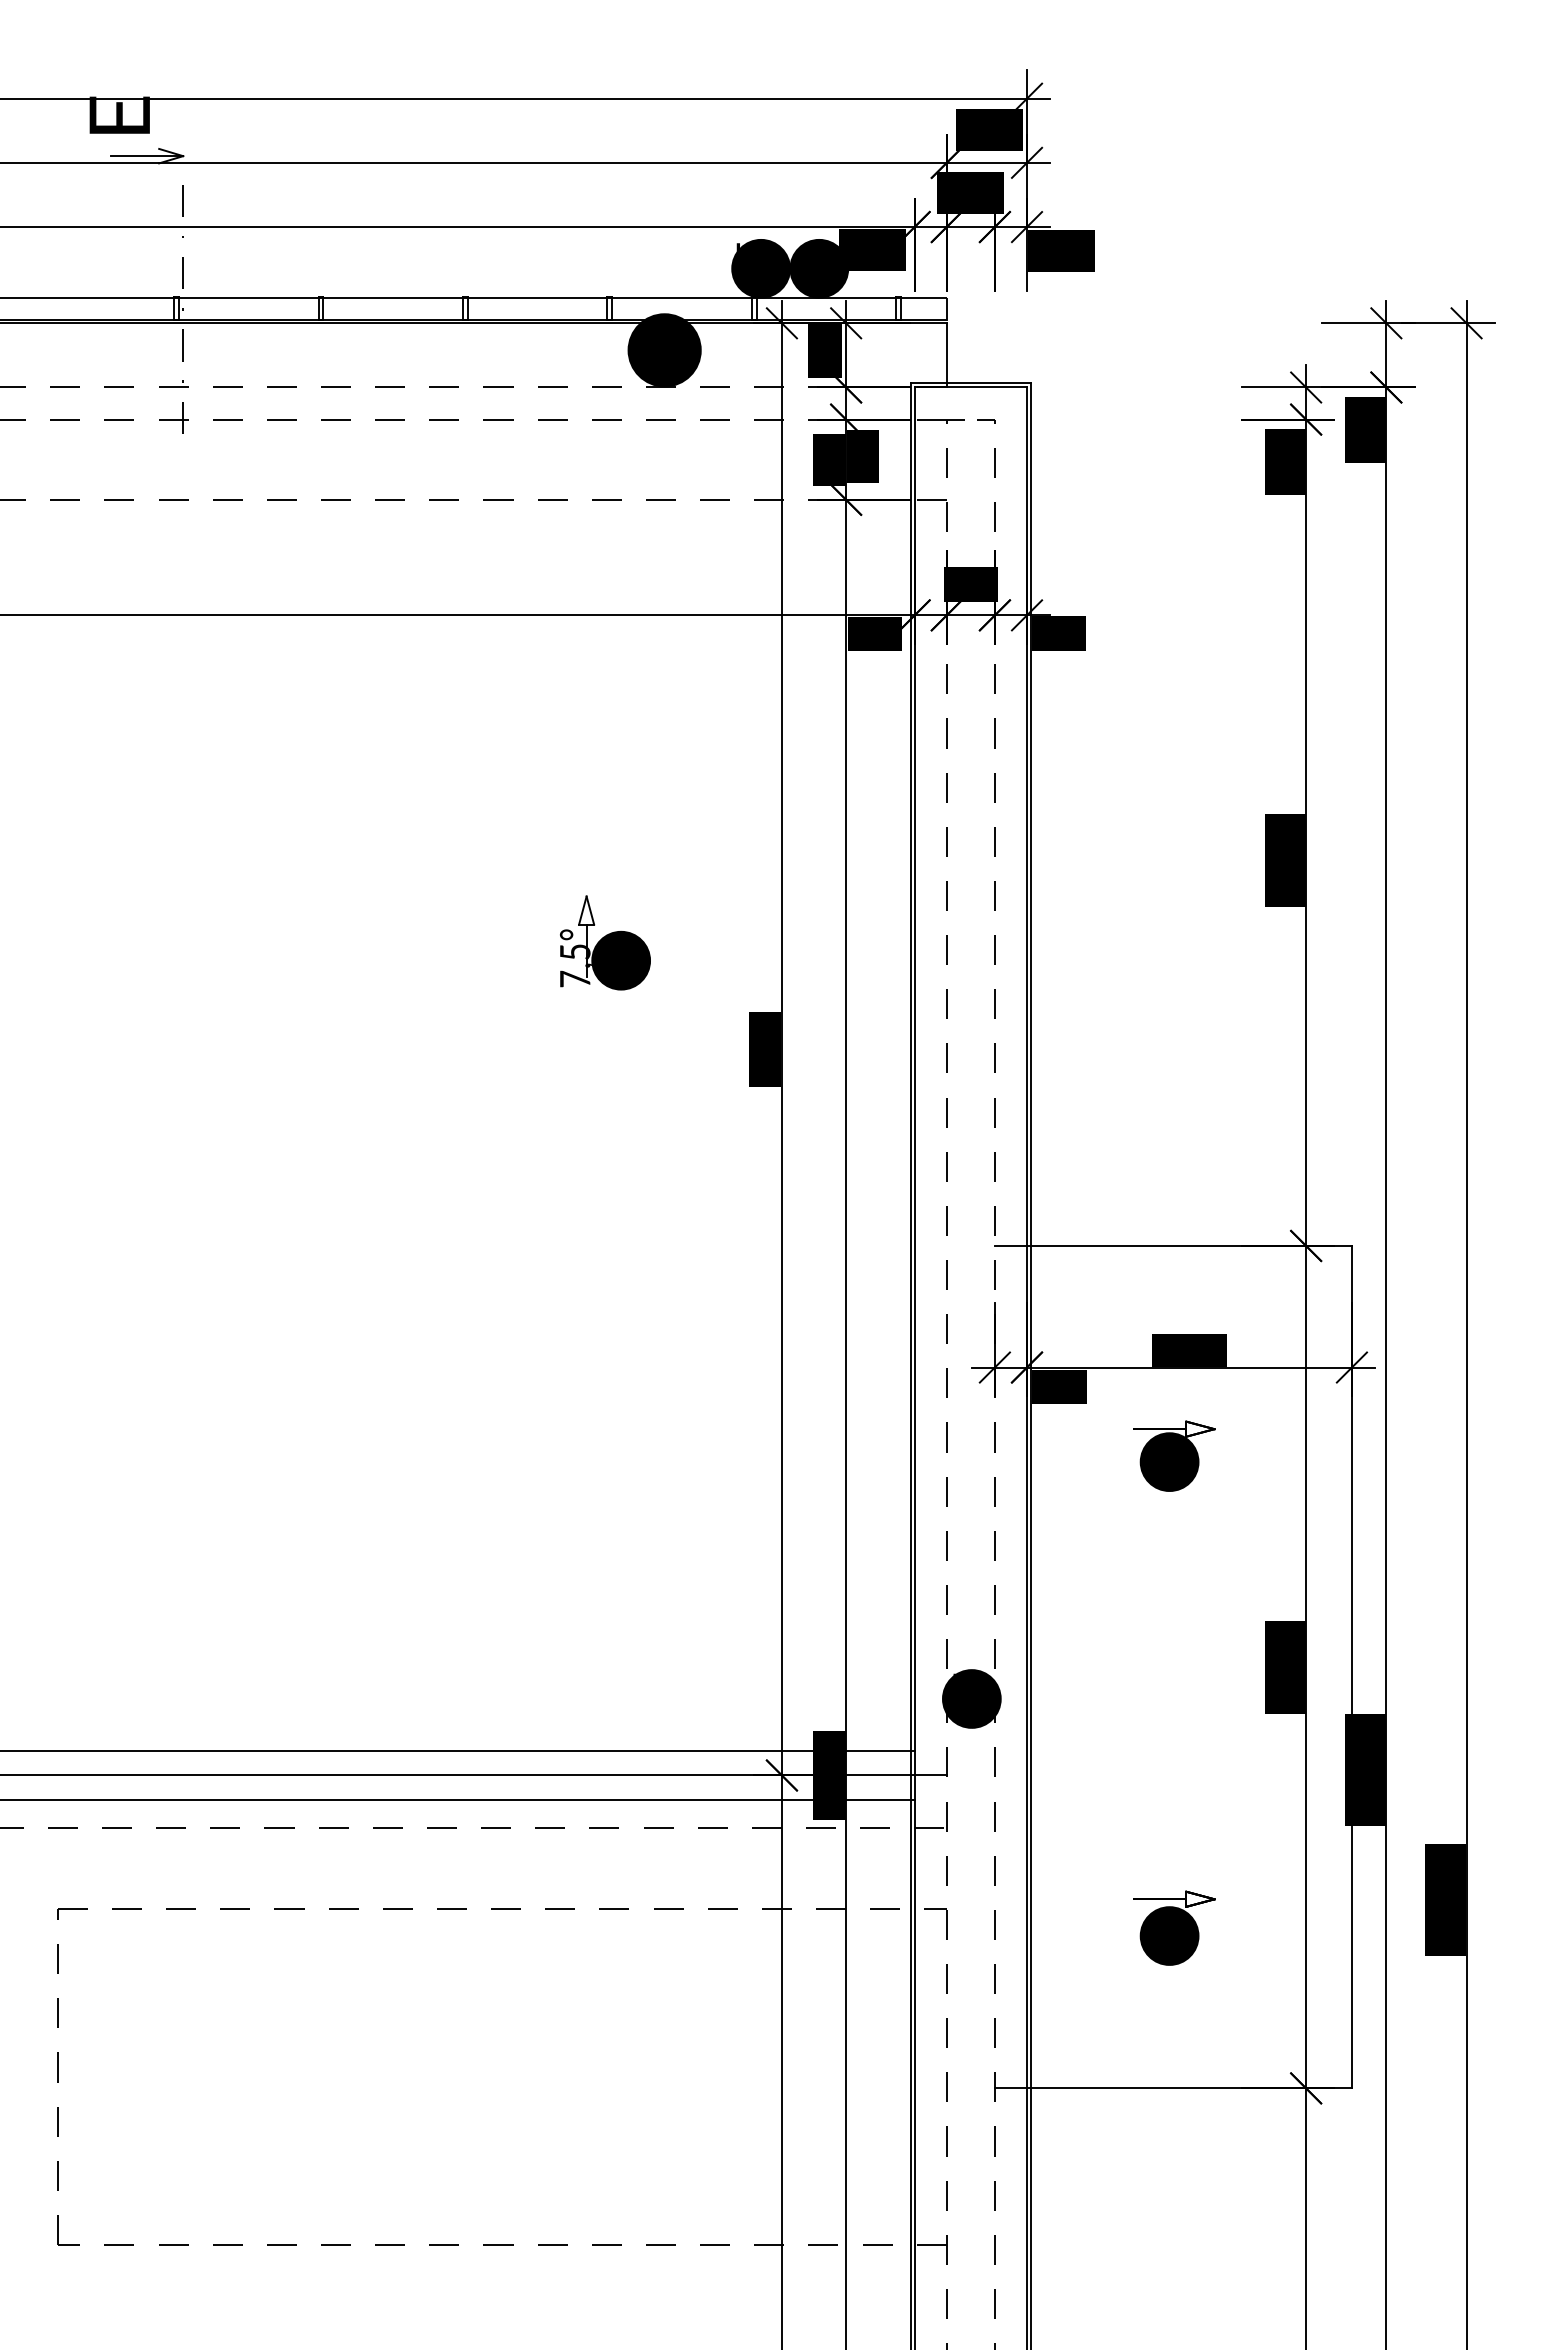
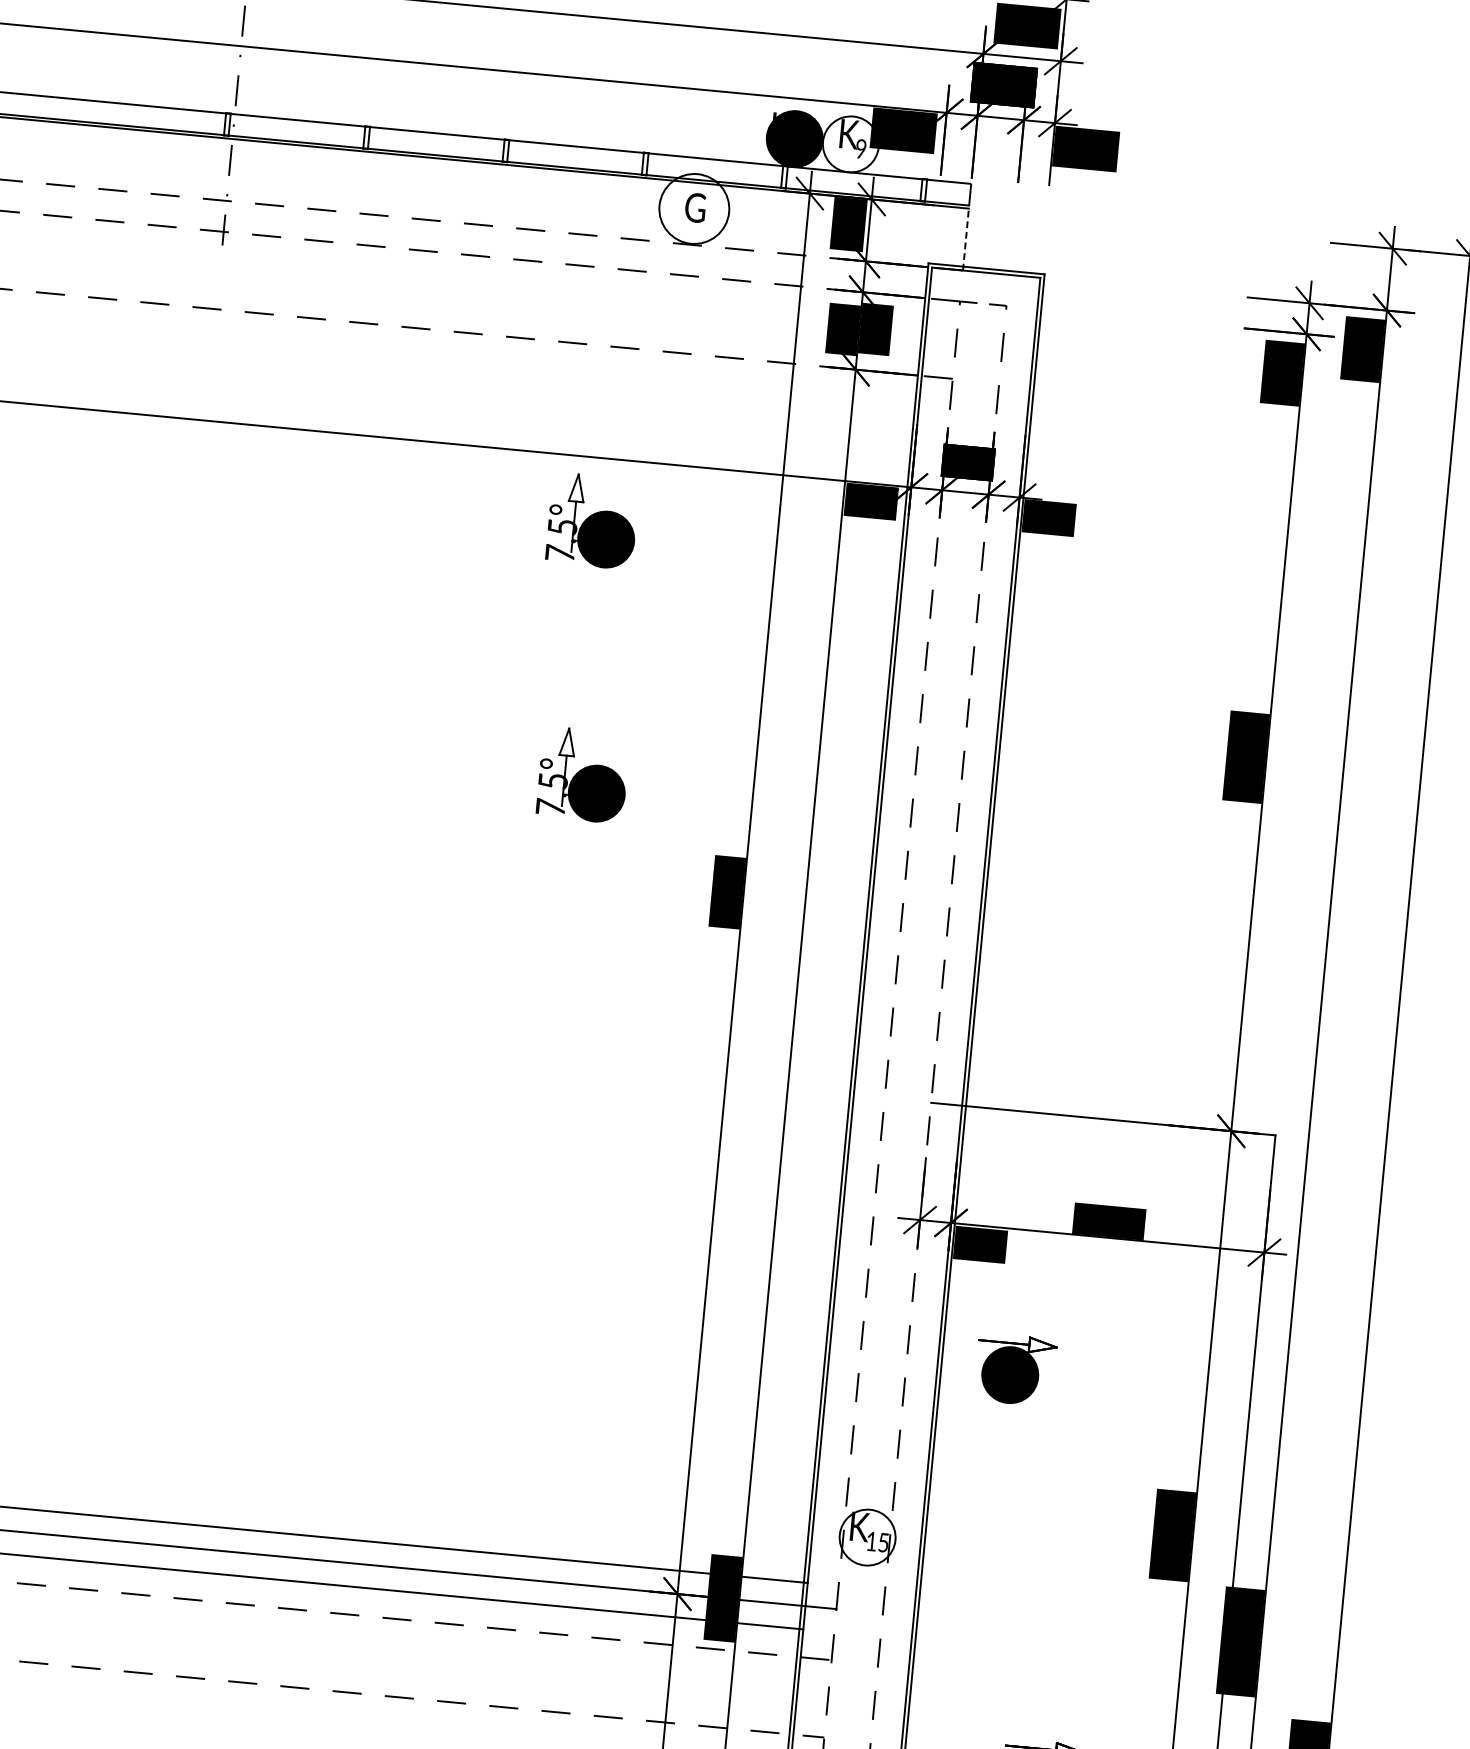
fill: (819, 268) -> (851, 144), removed
fill: (664, 350) -> (694, 209), removed
line: (946, 354) -> (965, 238), solid -> dashed
part: (590, 680) -> (592, 520), added
part: (1174, 1455) -> (1015, 1369), moved
fill: (971, 1698) -> (867, 1537), removed

